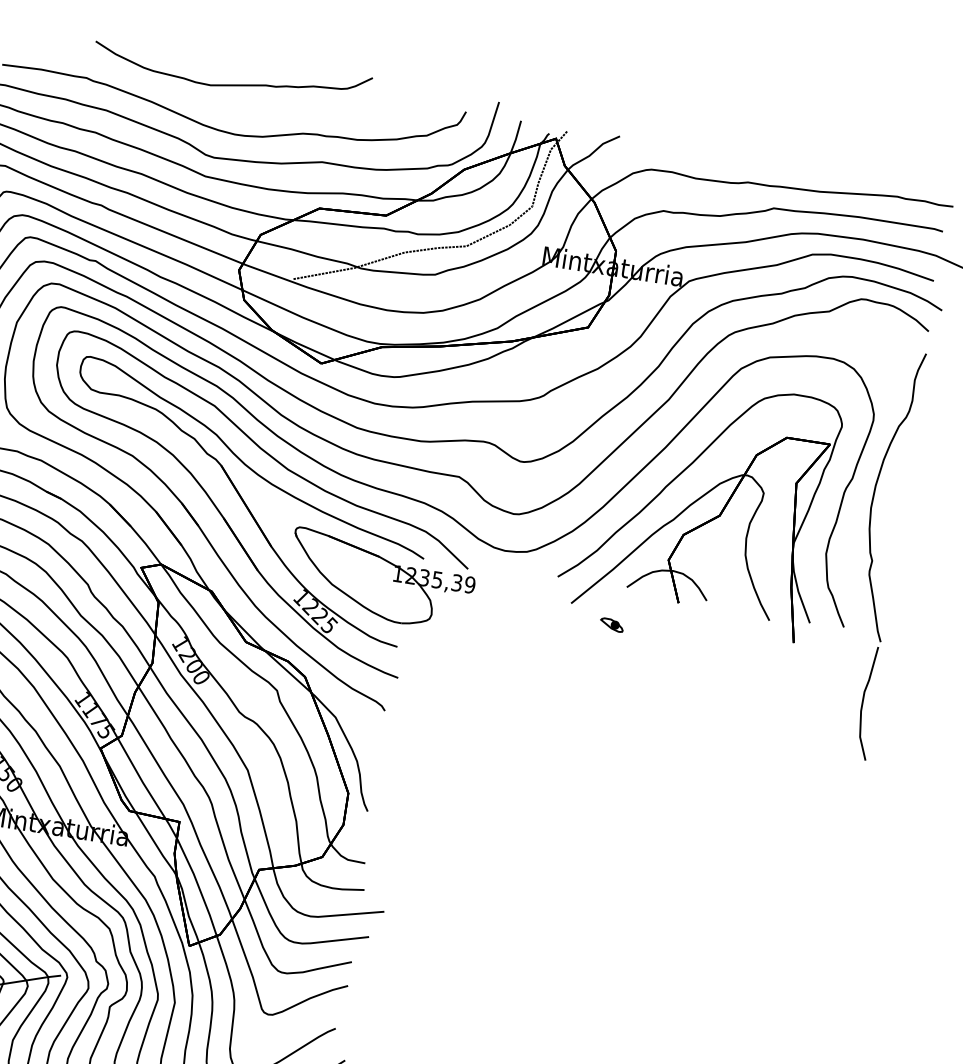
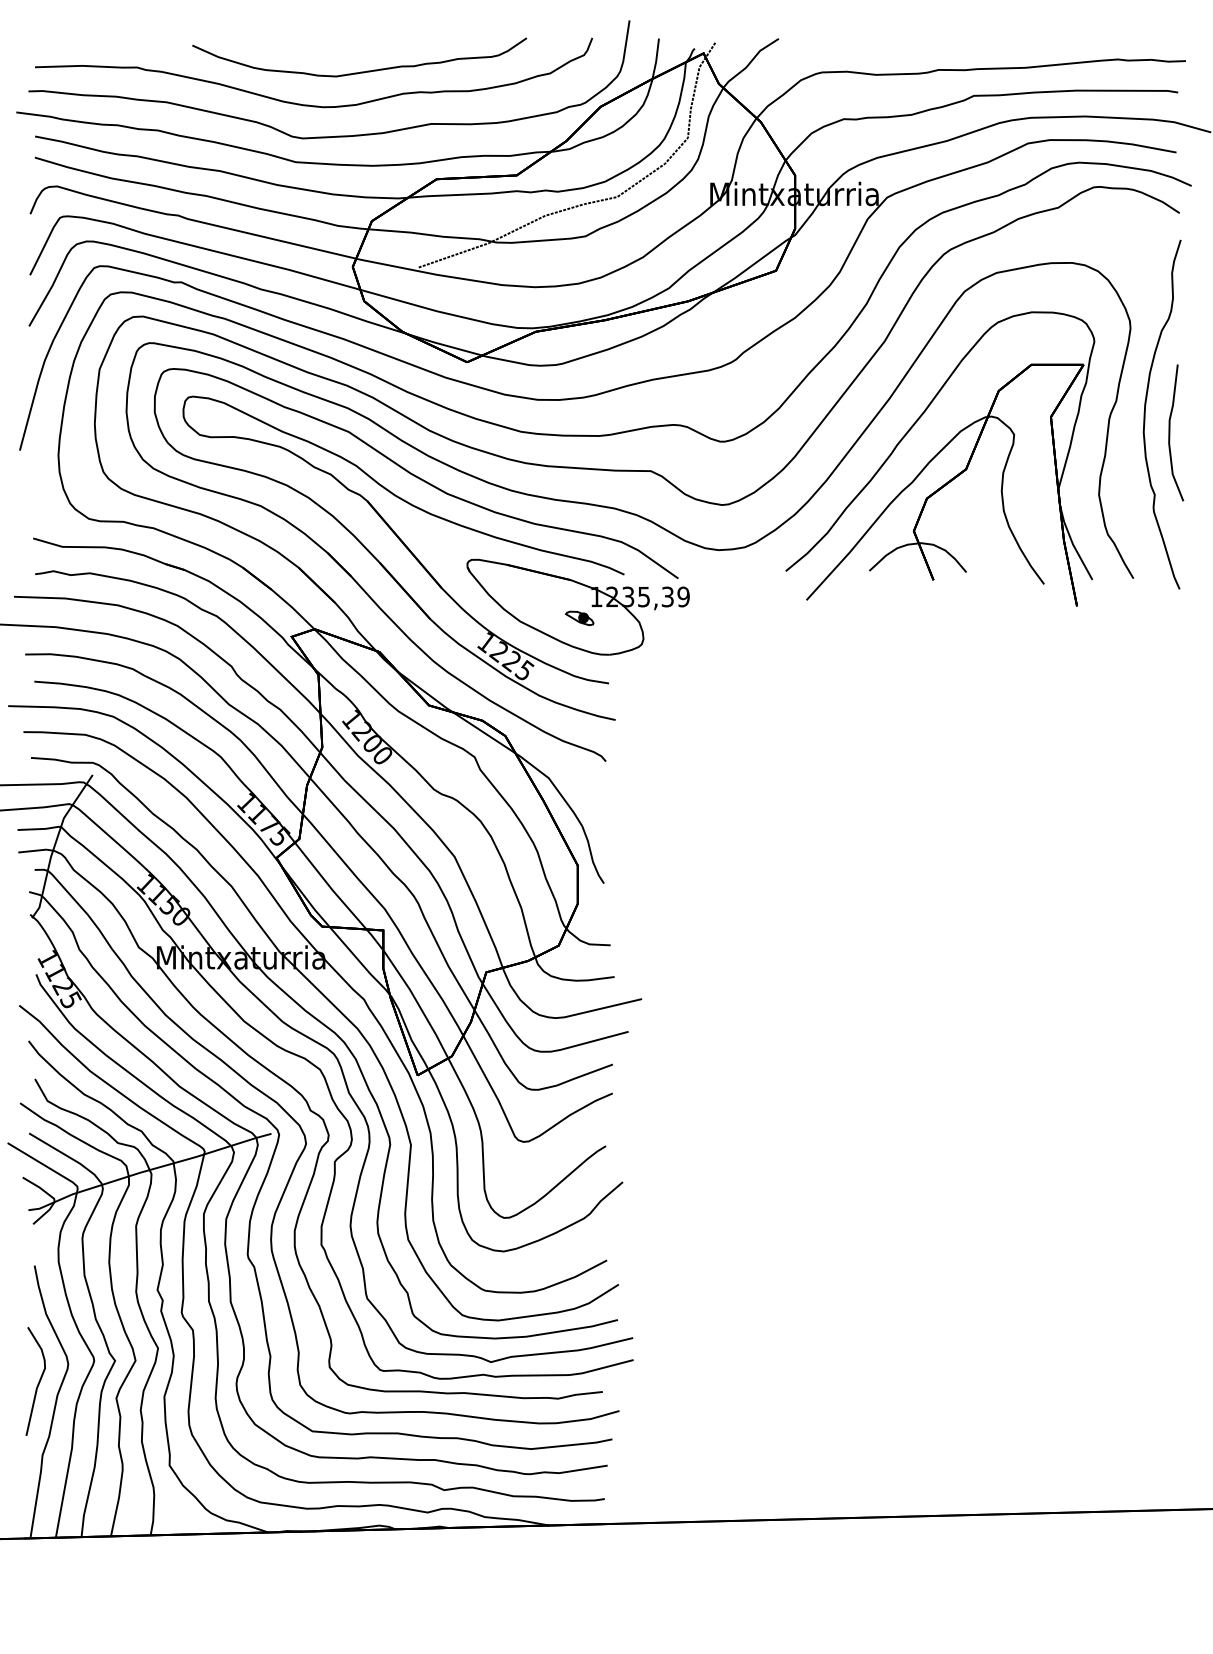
part: (231, 84) -> (360, 71), moved
part: (611, 625) -> (579, 618), moved
curve: (863, 702) -> (1170, 432), moved

